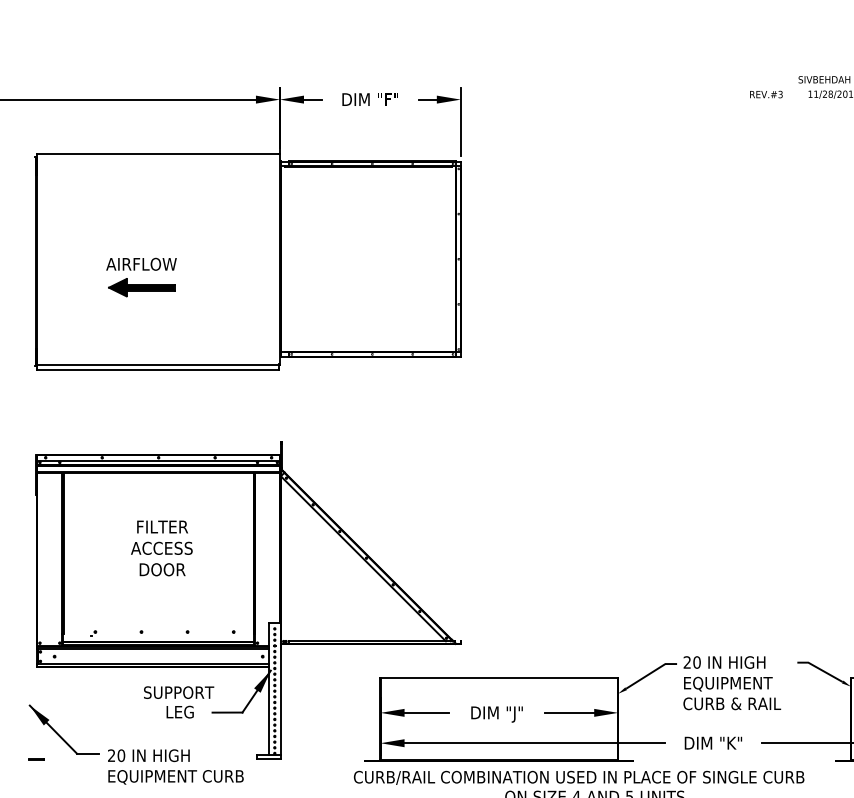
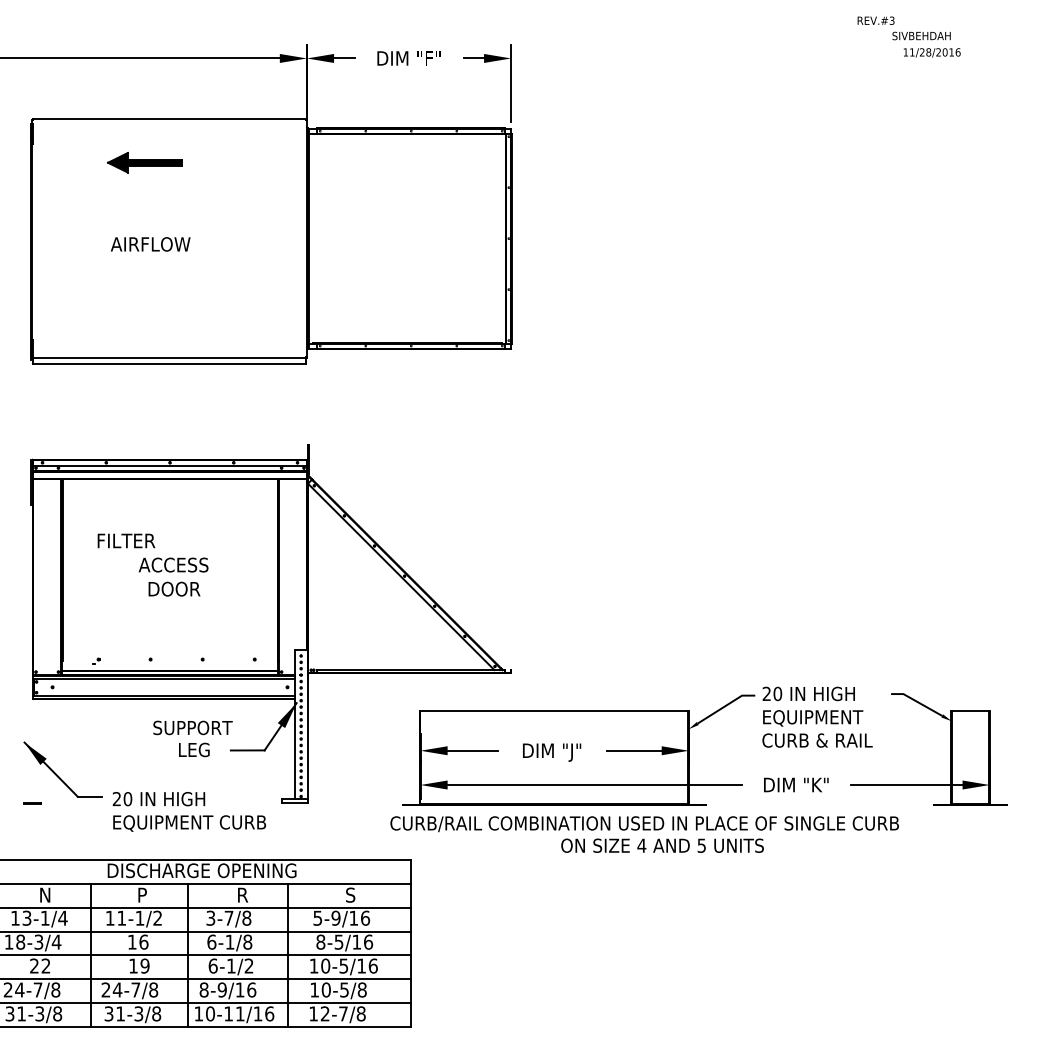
text: (765, 94) -> (875, 20), moved
part: (141, 287) -> (144, 162), moved
text: (162, 526) -> (126, 540), moved

